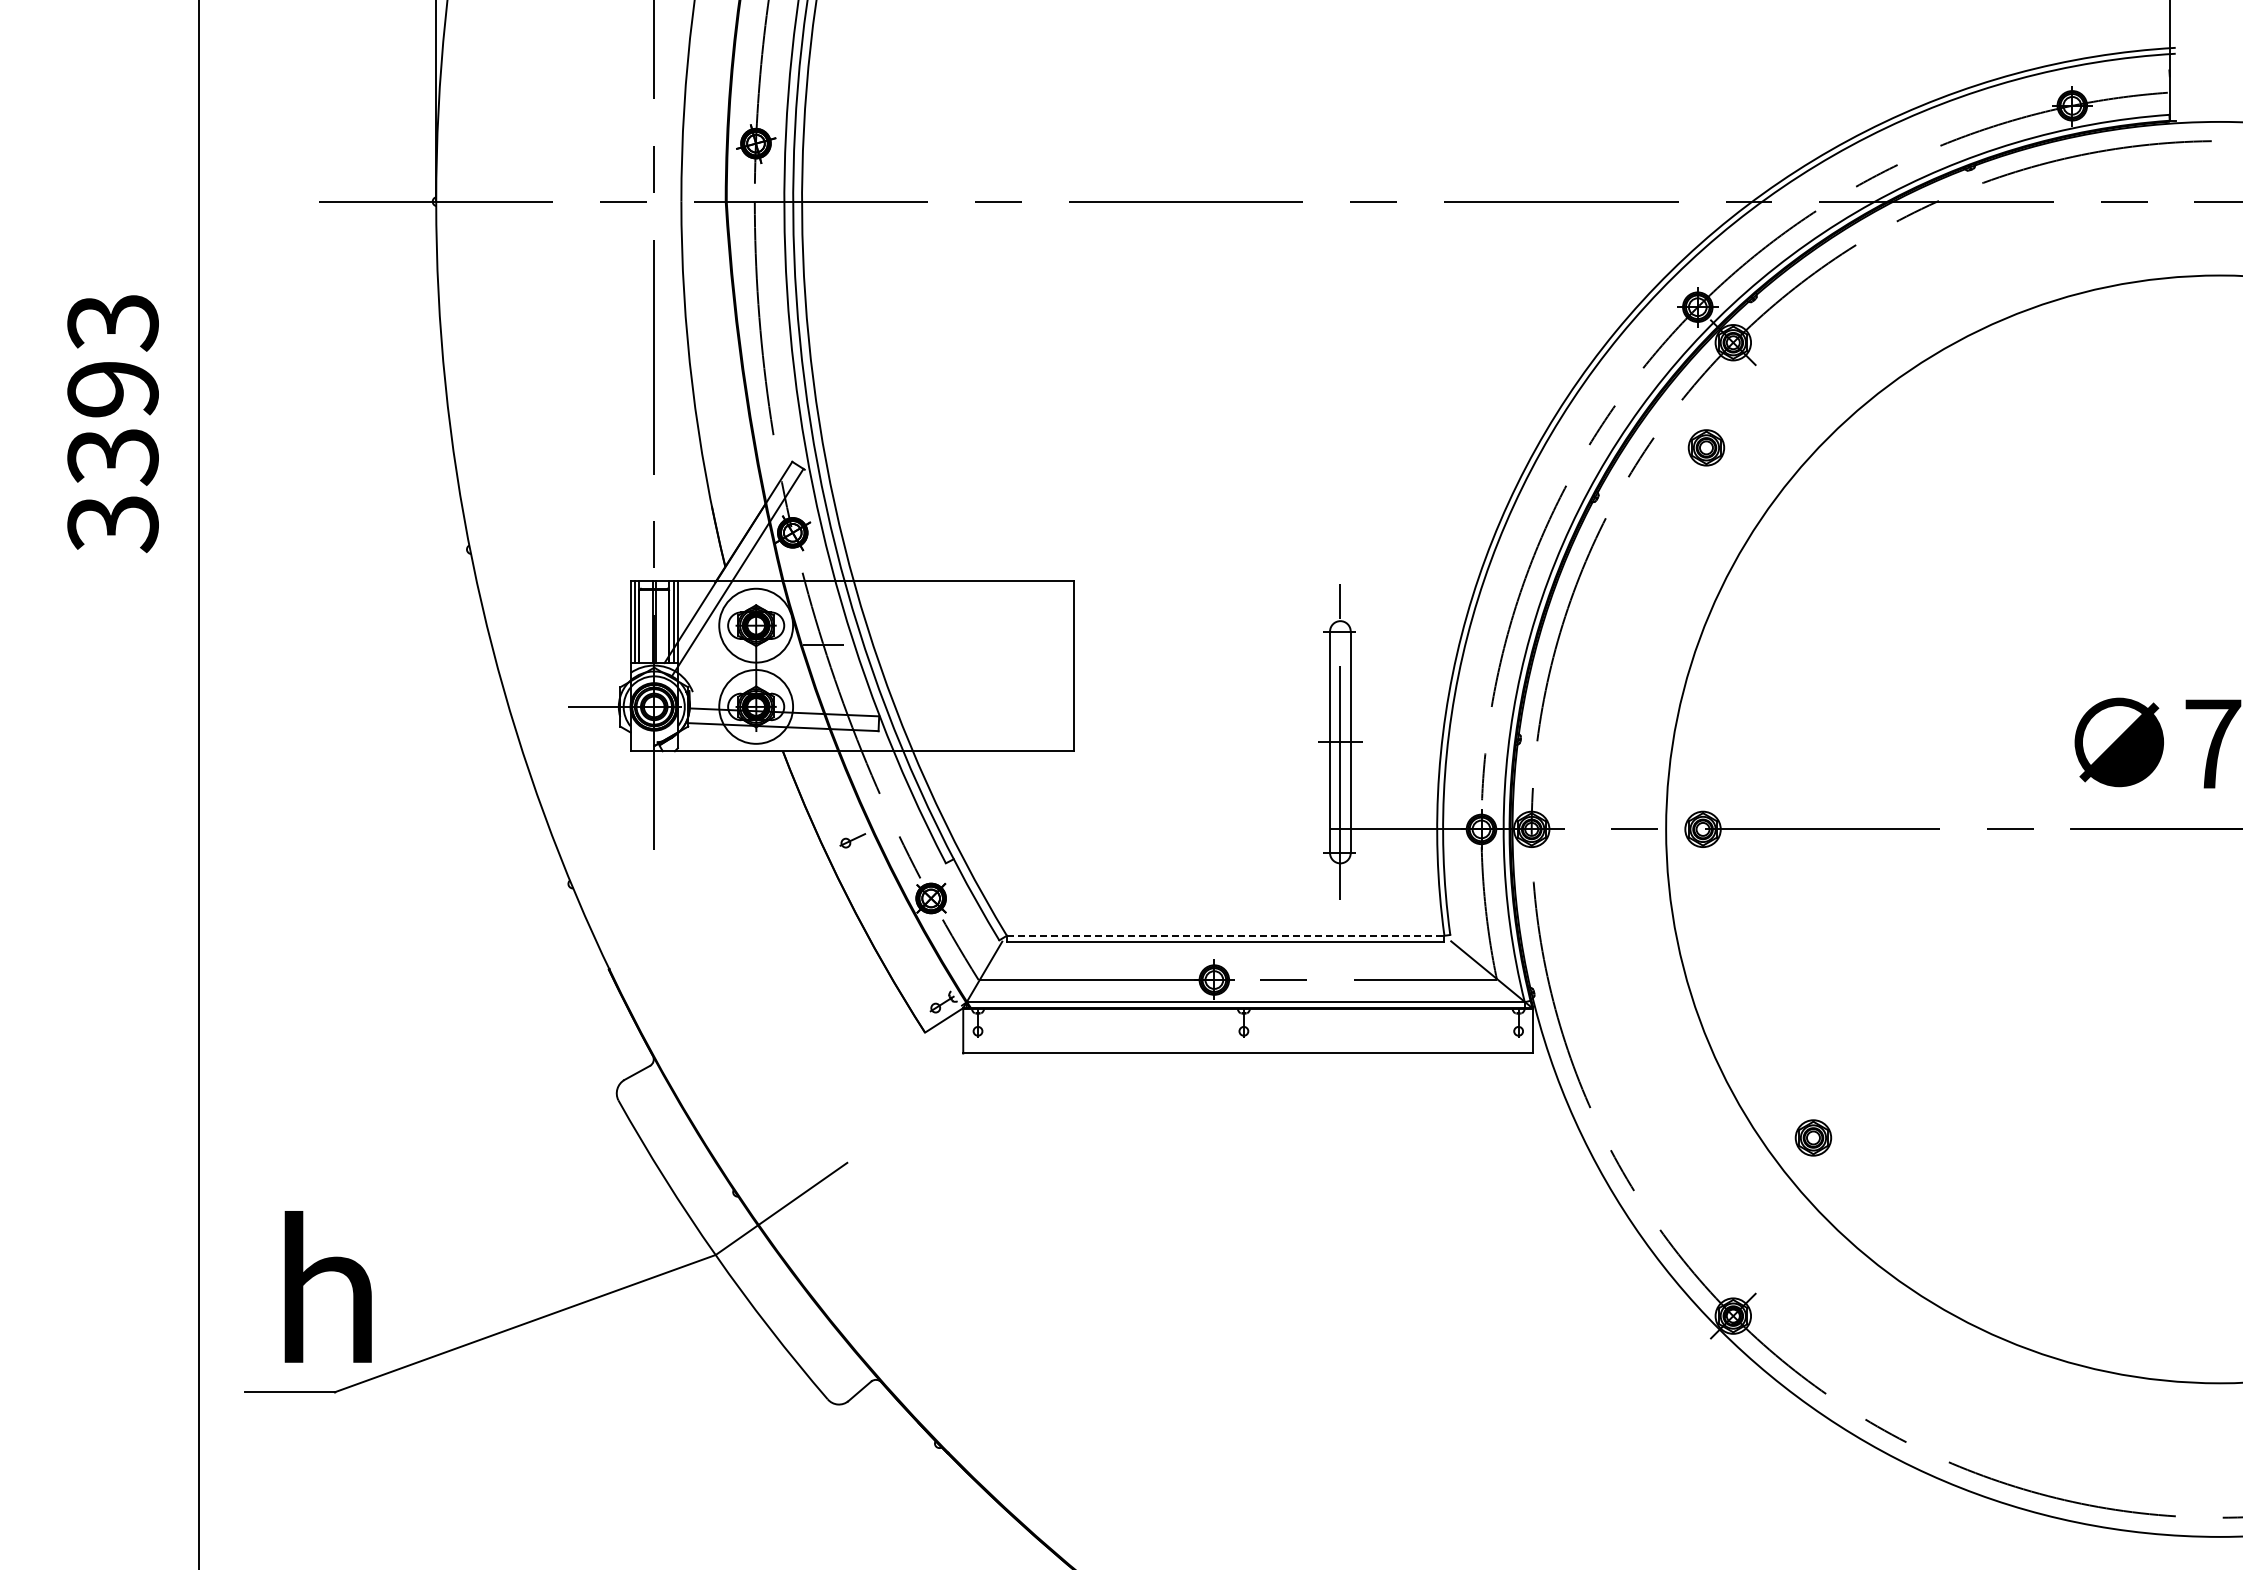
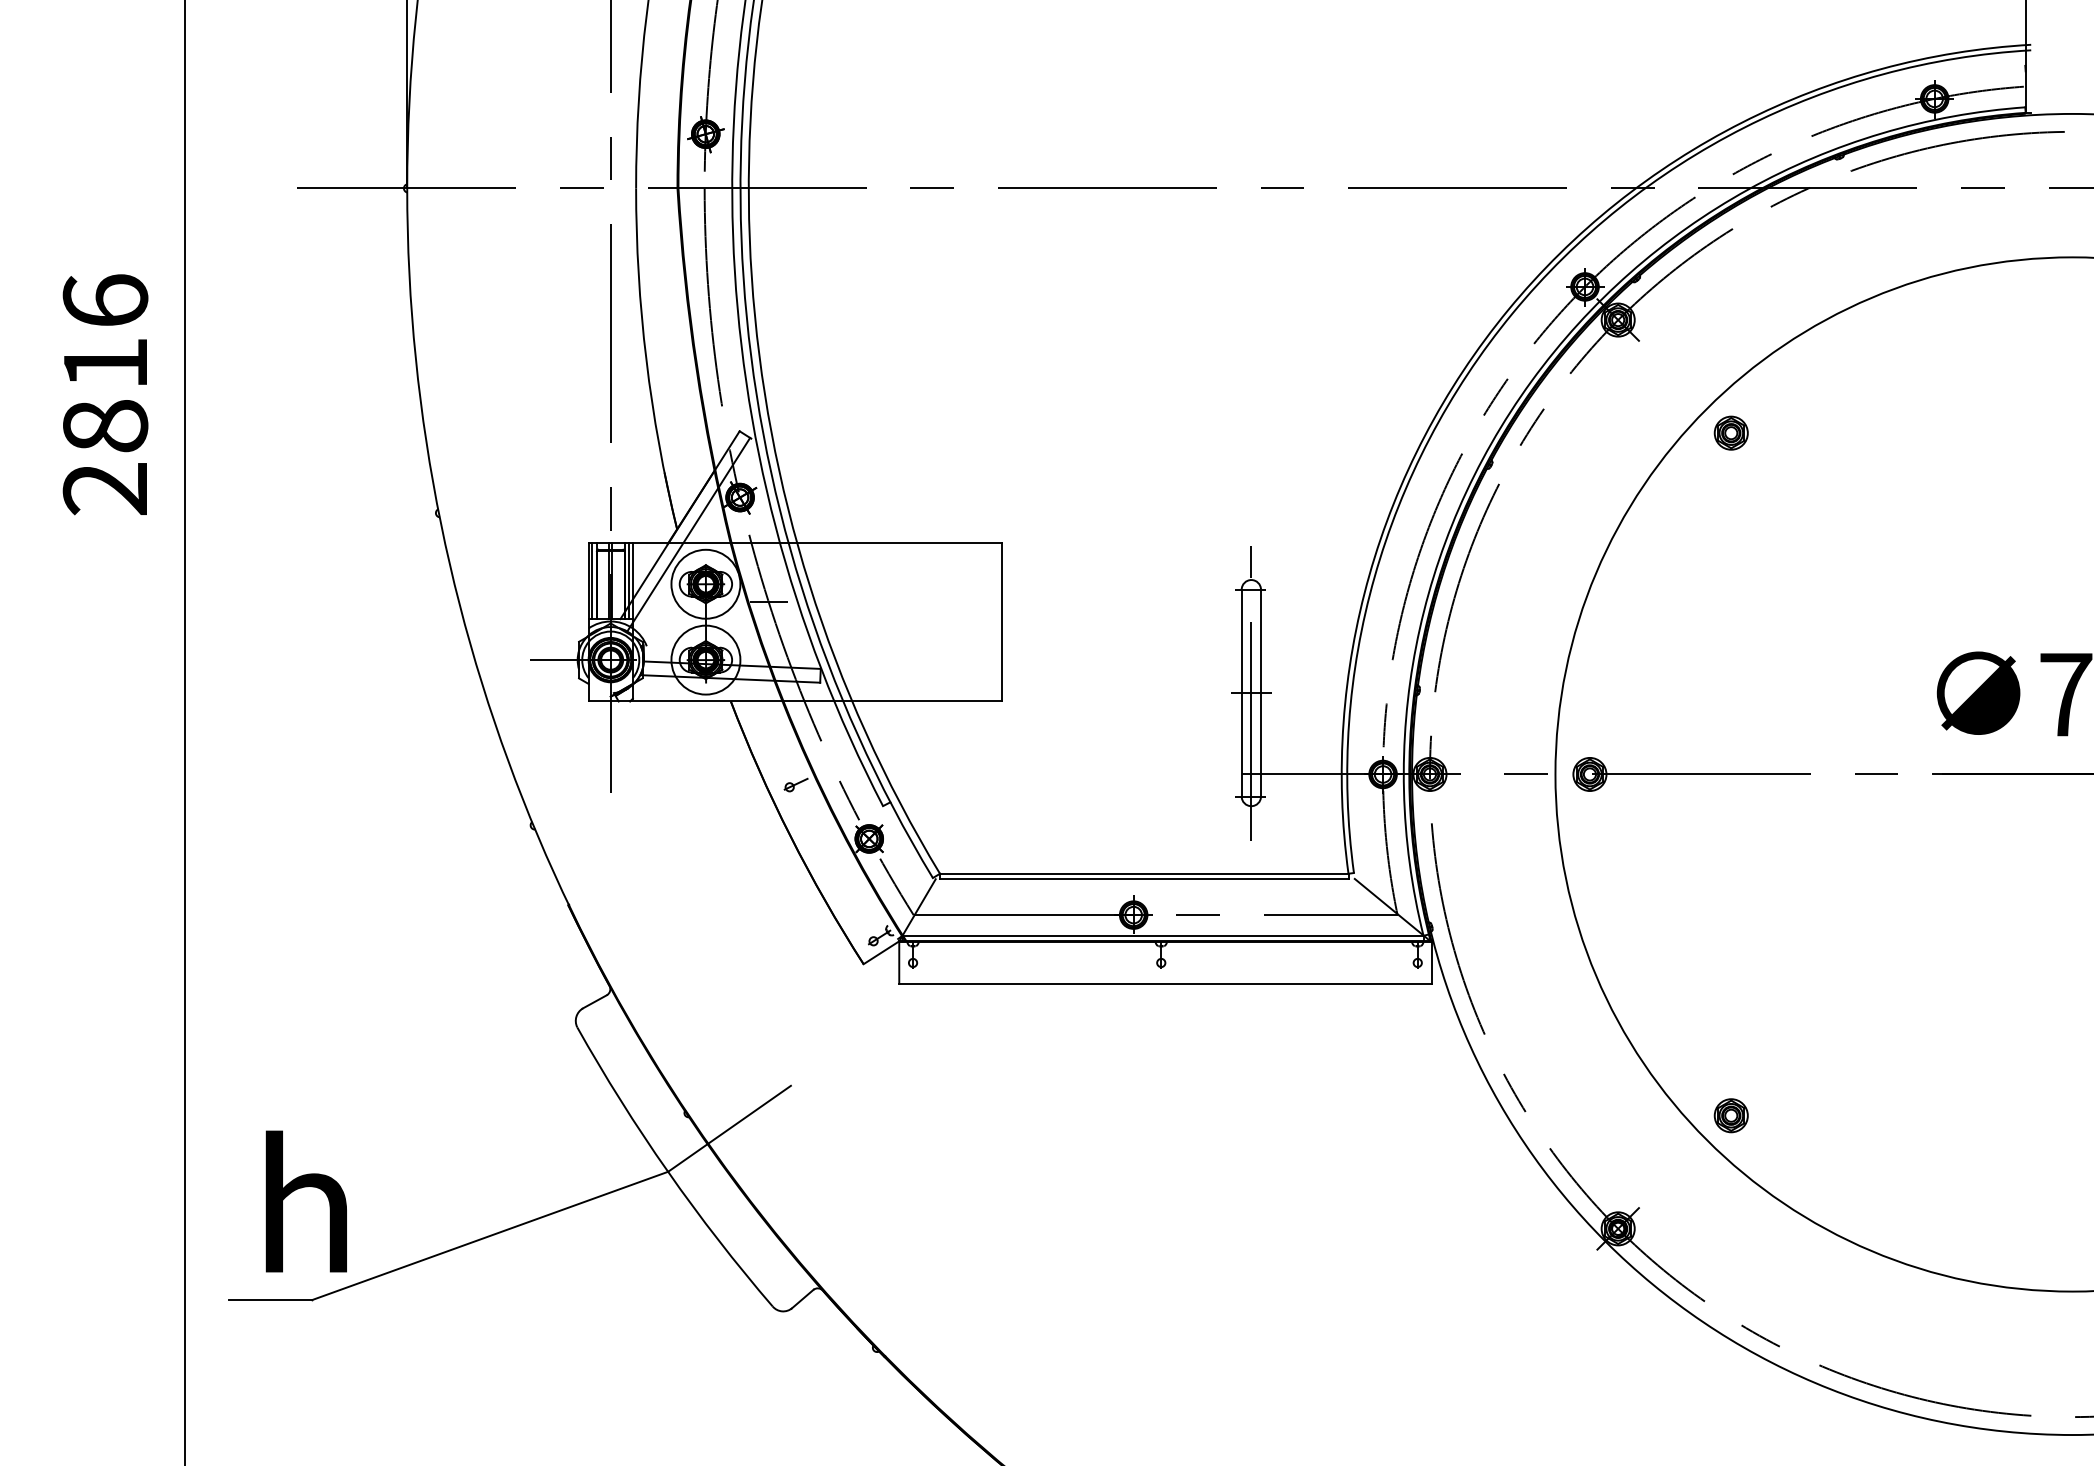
text: (112, 423) -> (104, 395), 3393 -> 2816
part: (1706, 447) -> (1731, 432), moved
line: (1225, 935) -> (1144, 873), dashed -> solid
part: (1813, 1137) -> (1731, 1115), moved

